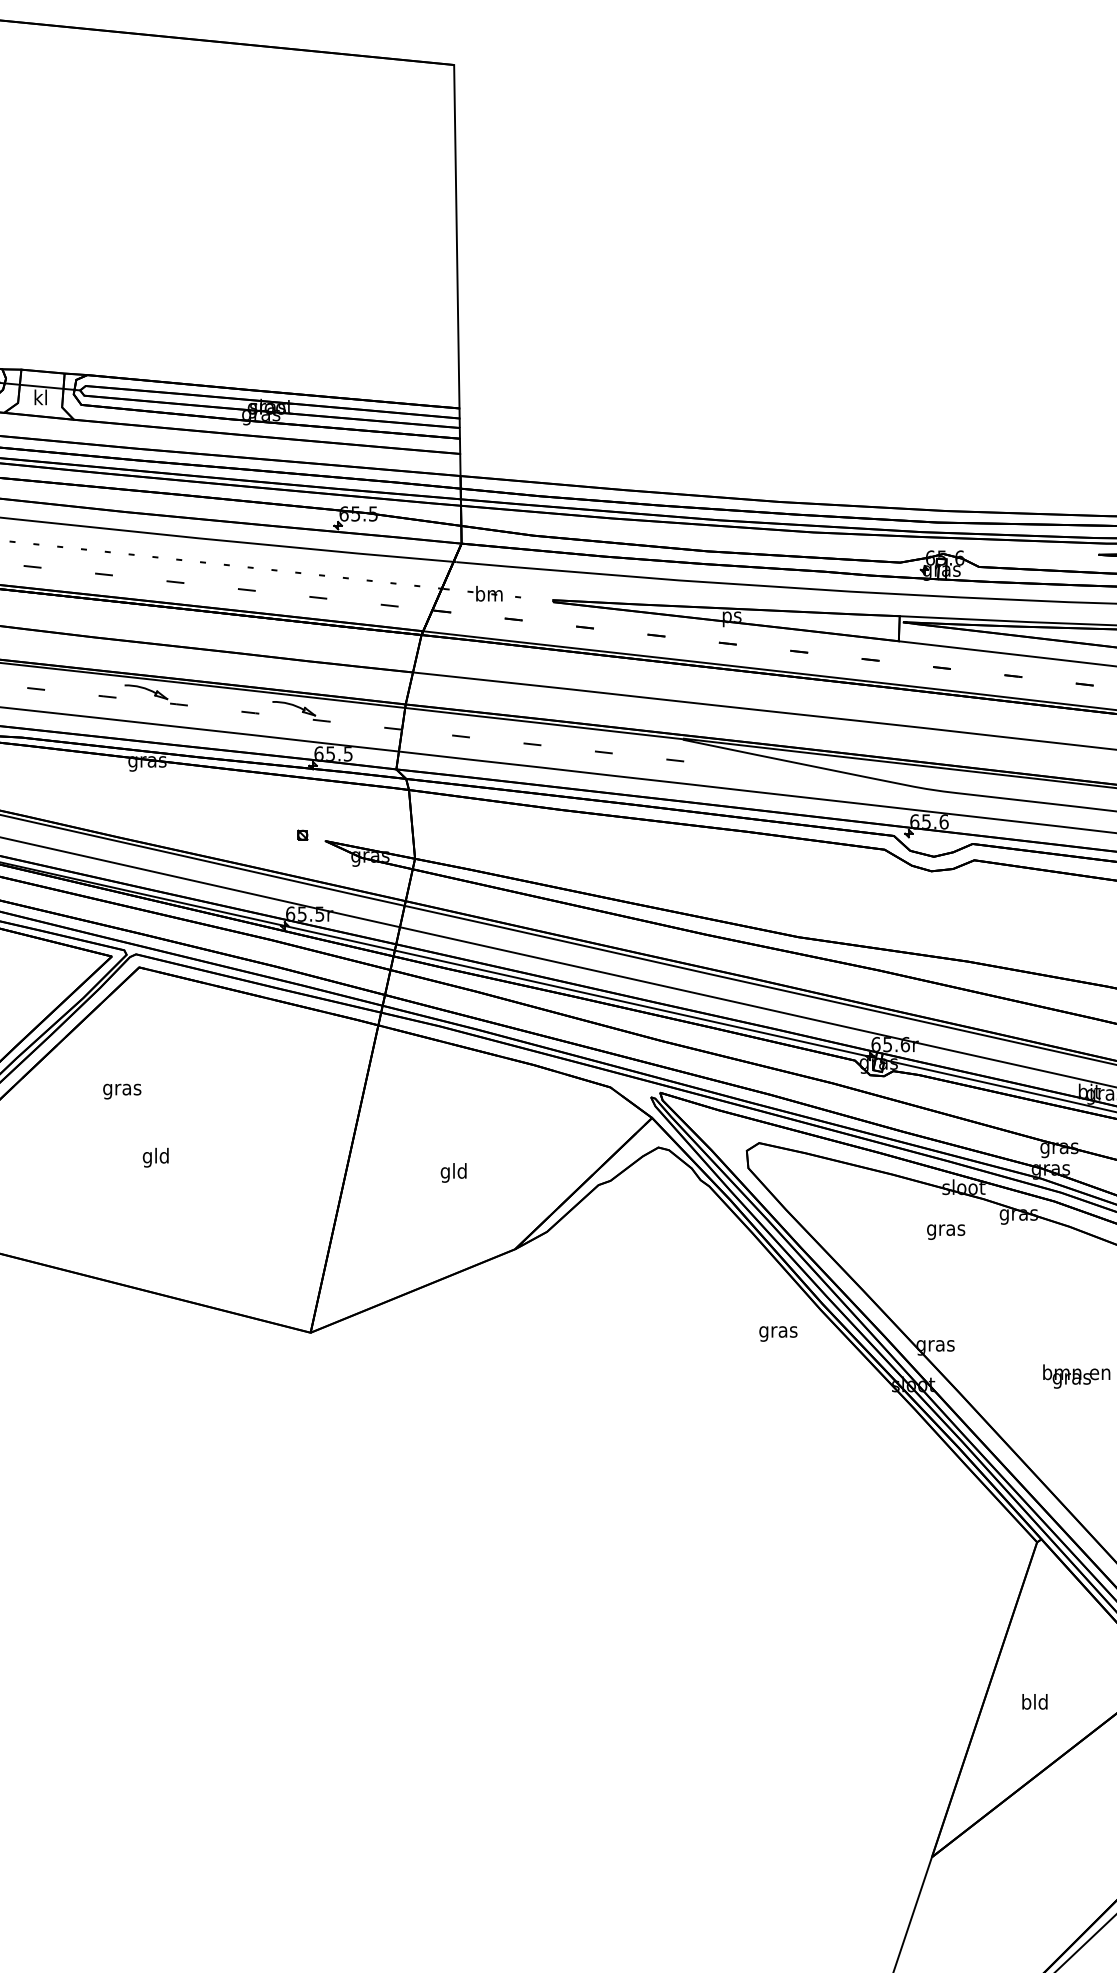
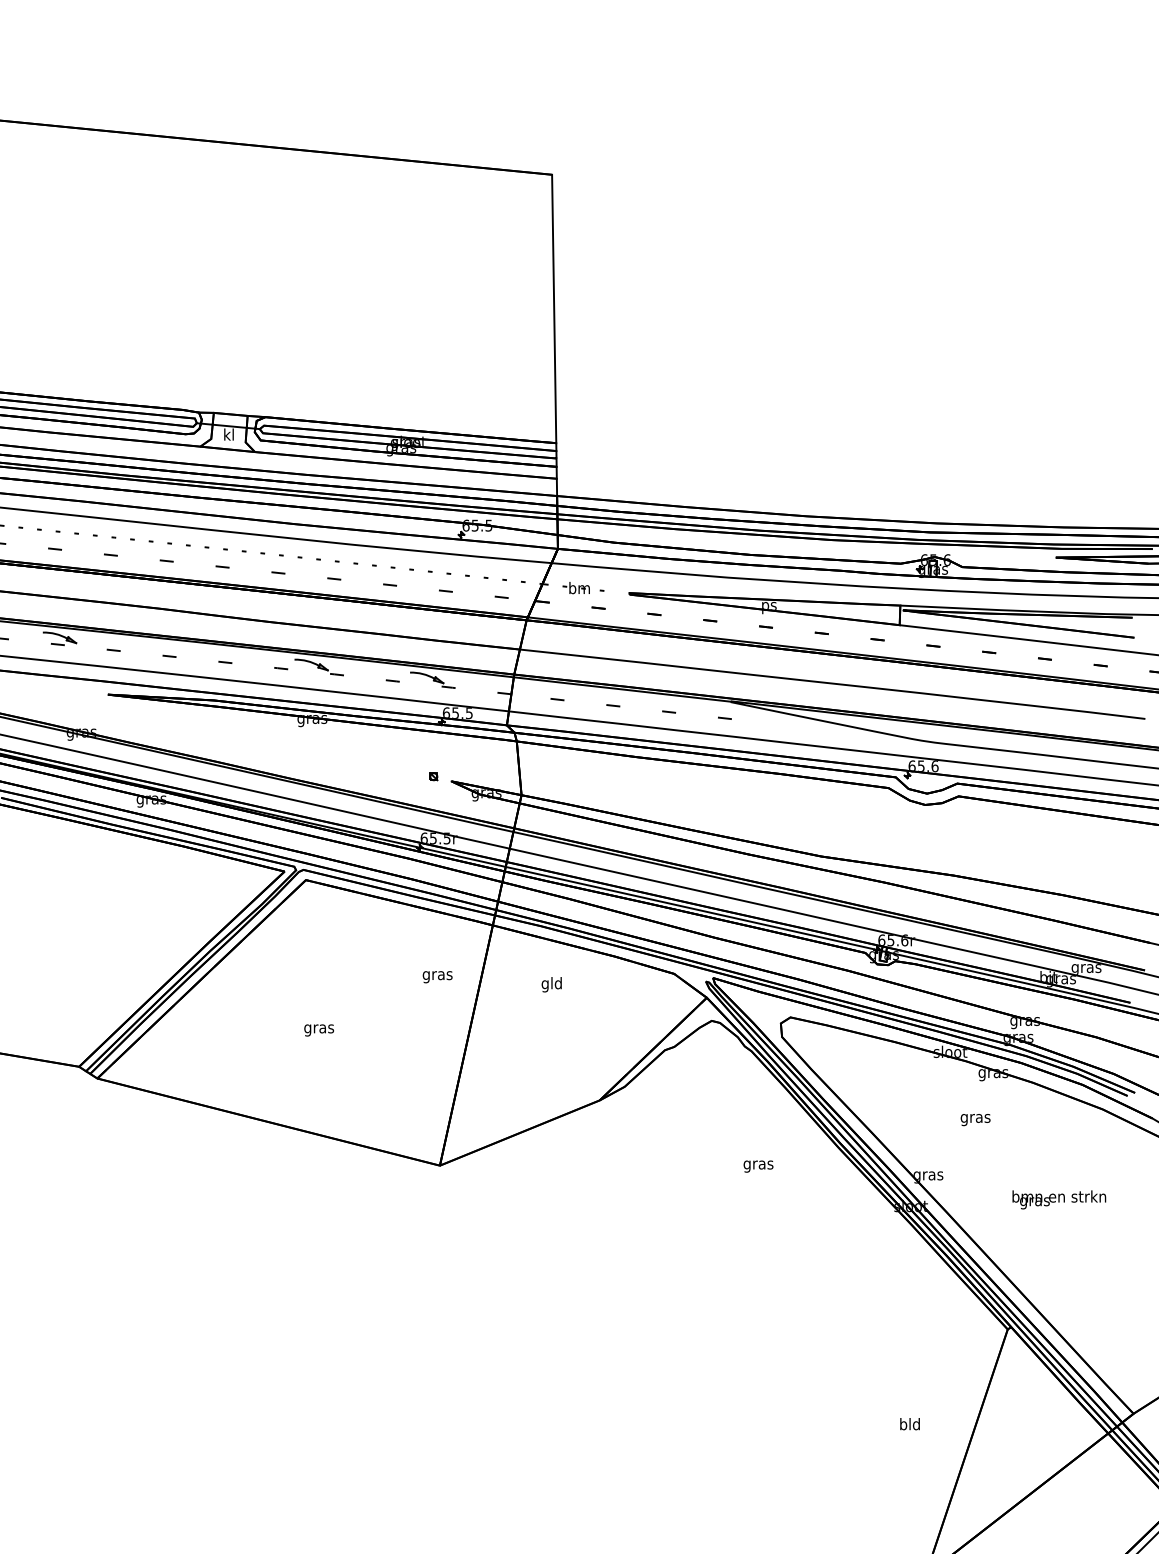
text: (122, 1092) -> (437, 977), moved
text: (156, 1157) -> (319, 1028), gld -> gras
text: (453, 1172) -> (551, 984), moved
text: (945, 1232) -> (975, 1120), moved
text: (778, 1333) -> (758, 1166), moved
text: (1034, 1702) -> (909, 1424), moved

